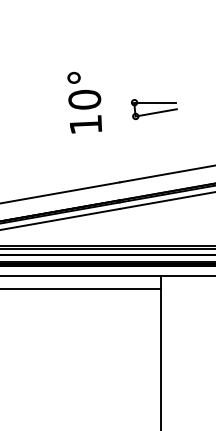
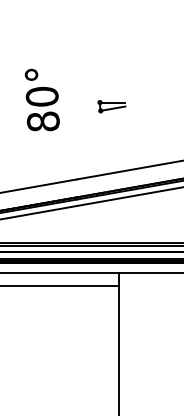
part: (154, 109) -> (111, 106), size x0.6
text: (85, 124) -> (42, 121), 10° -> 80°

